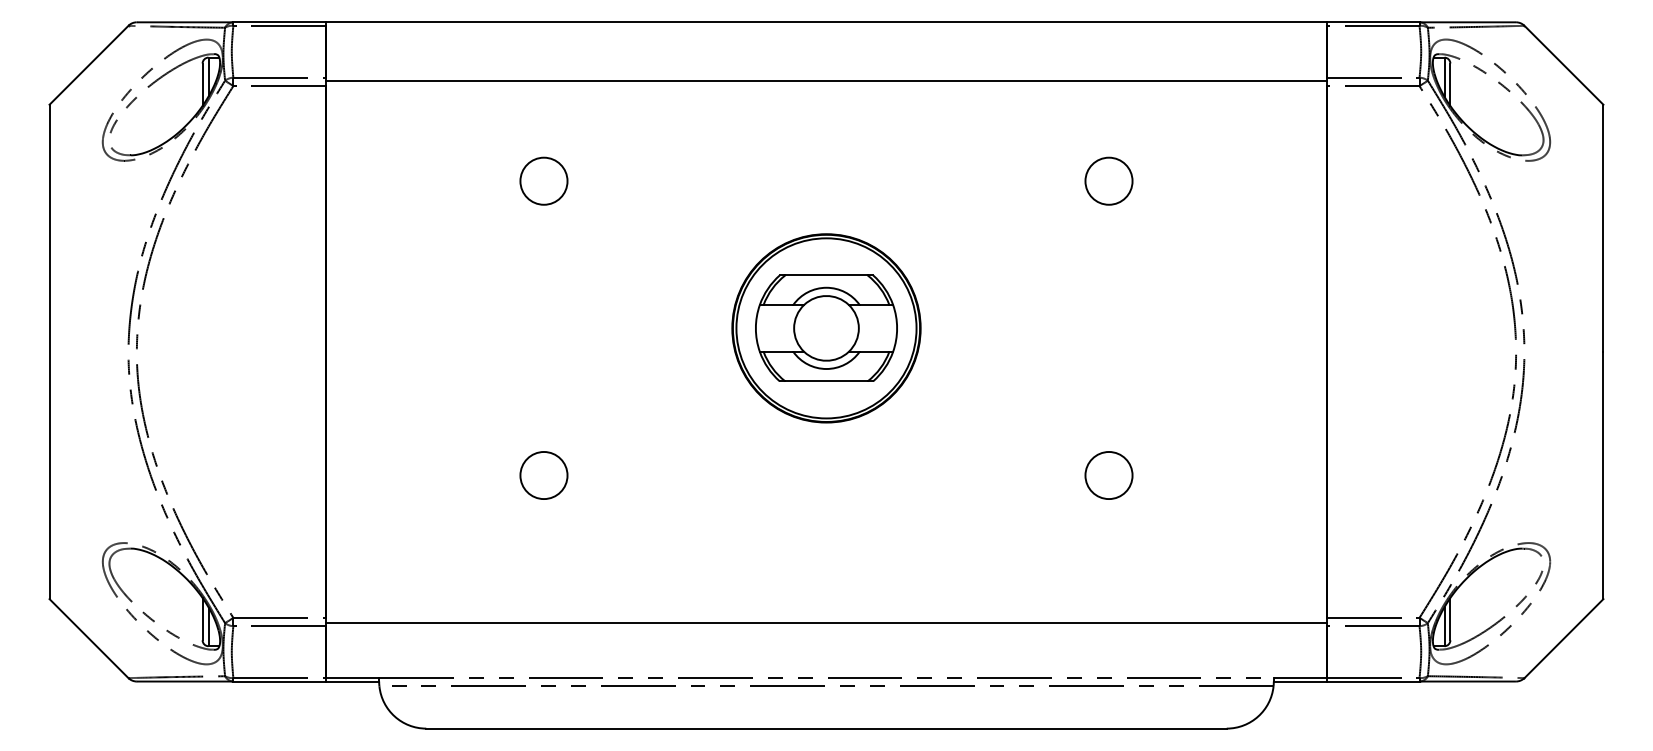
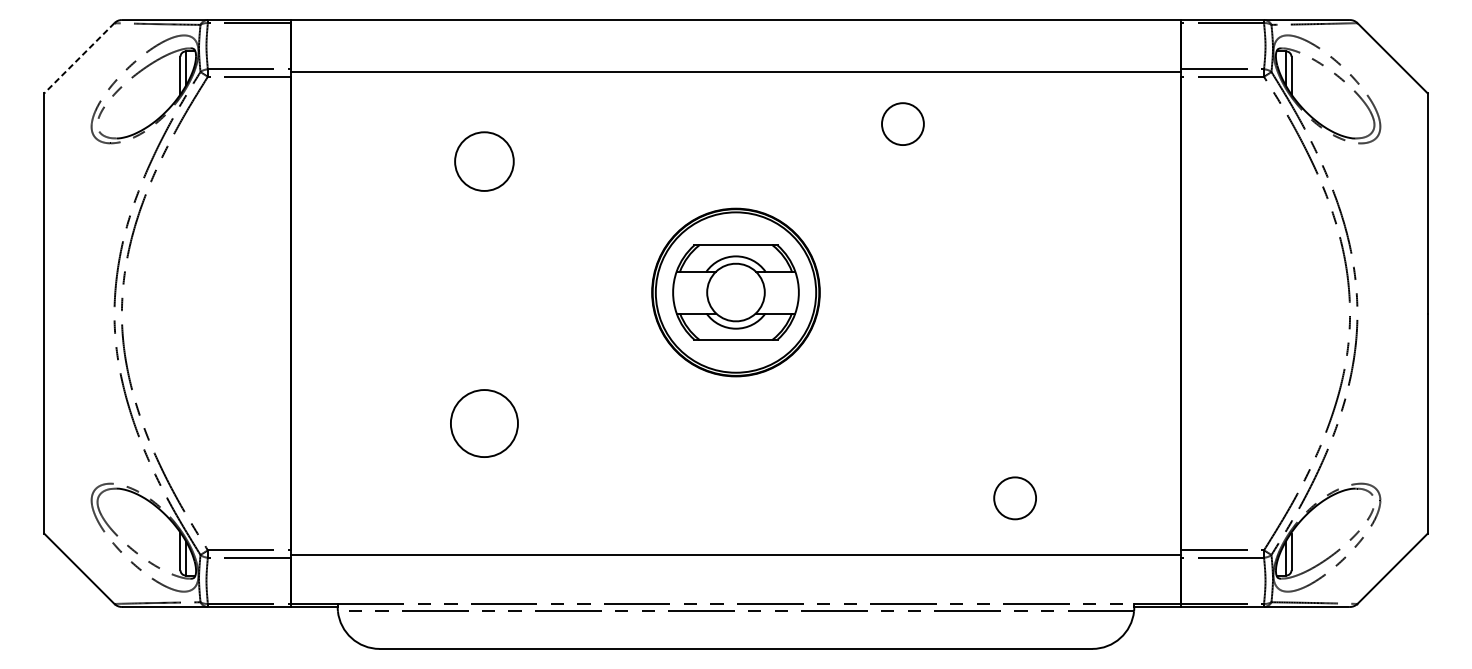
line: (89, 65) -> (79, 58), solid -> dashed
circle: (543, 180) -> (484, 160), size x1.4
circle: (1108, 180) -> (902, 123), moved
circle: (543, 475) -> (484, 423), size x1.6
circle: (1108, 475) -> (1014, 498), moved

